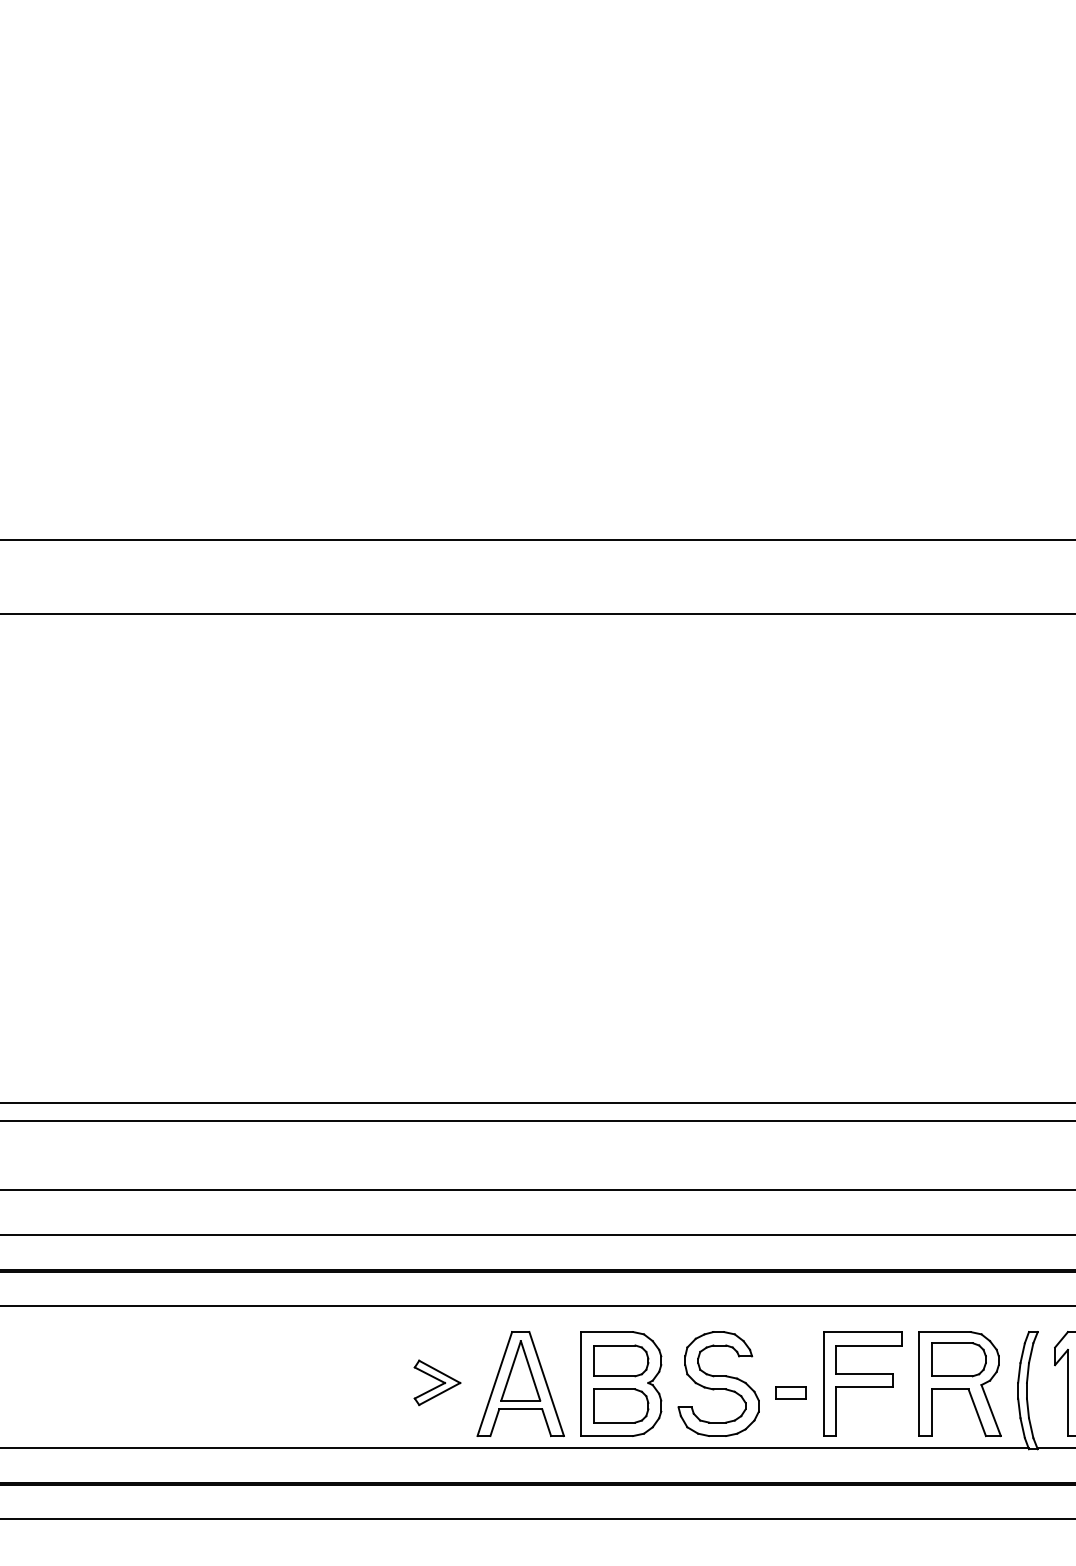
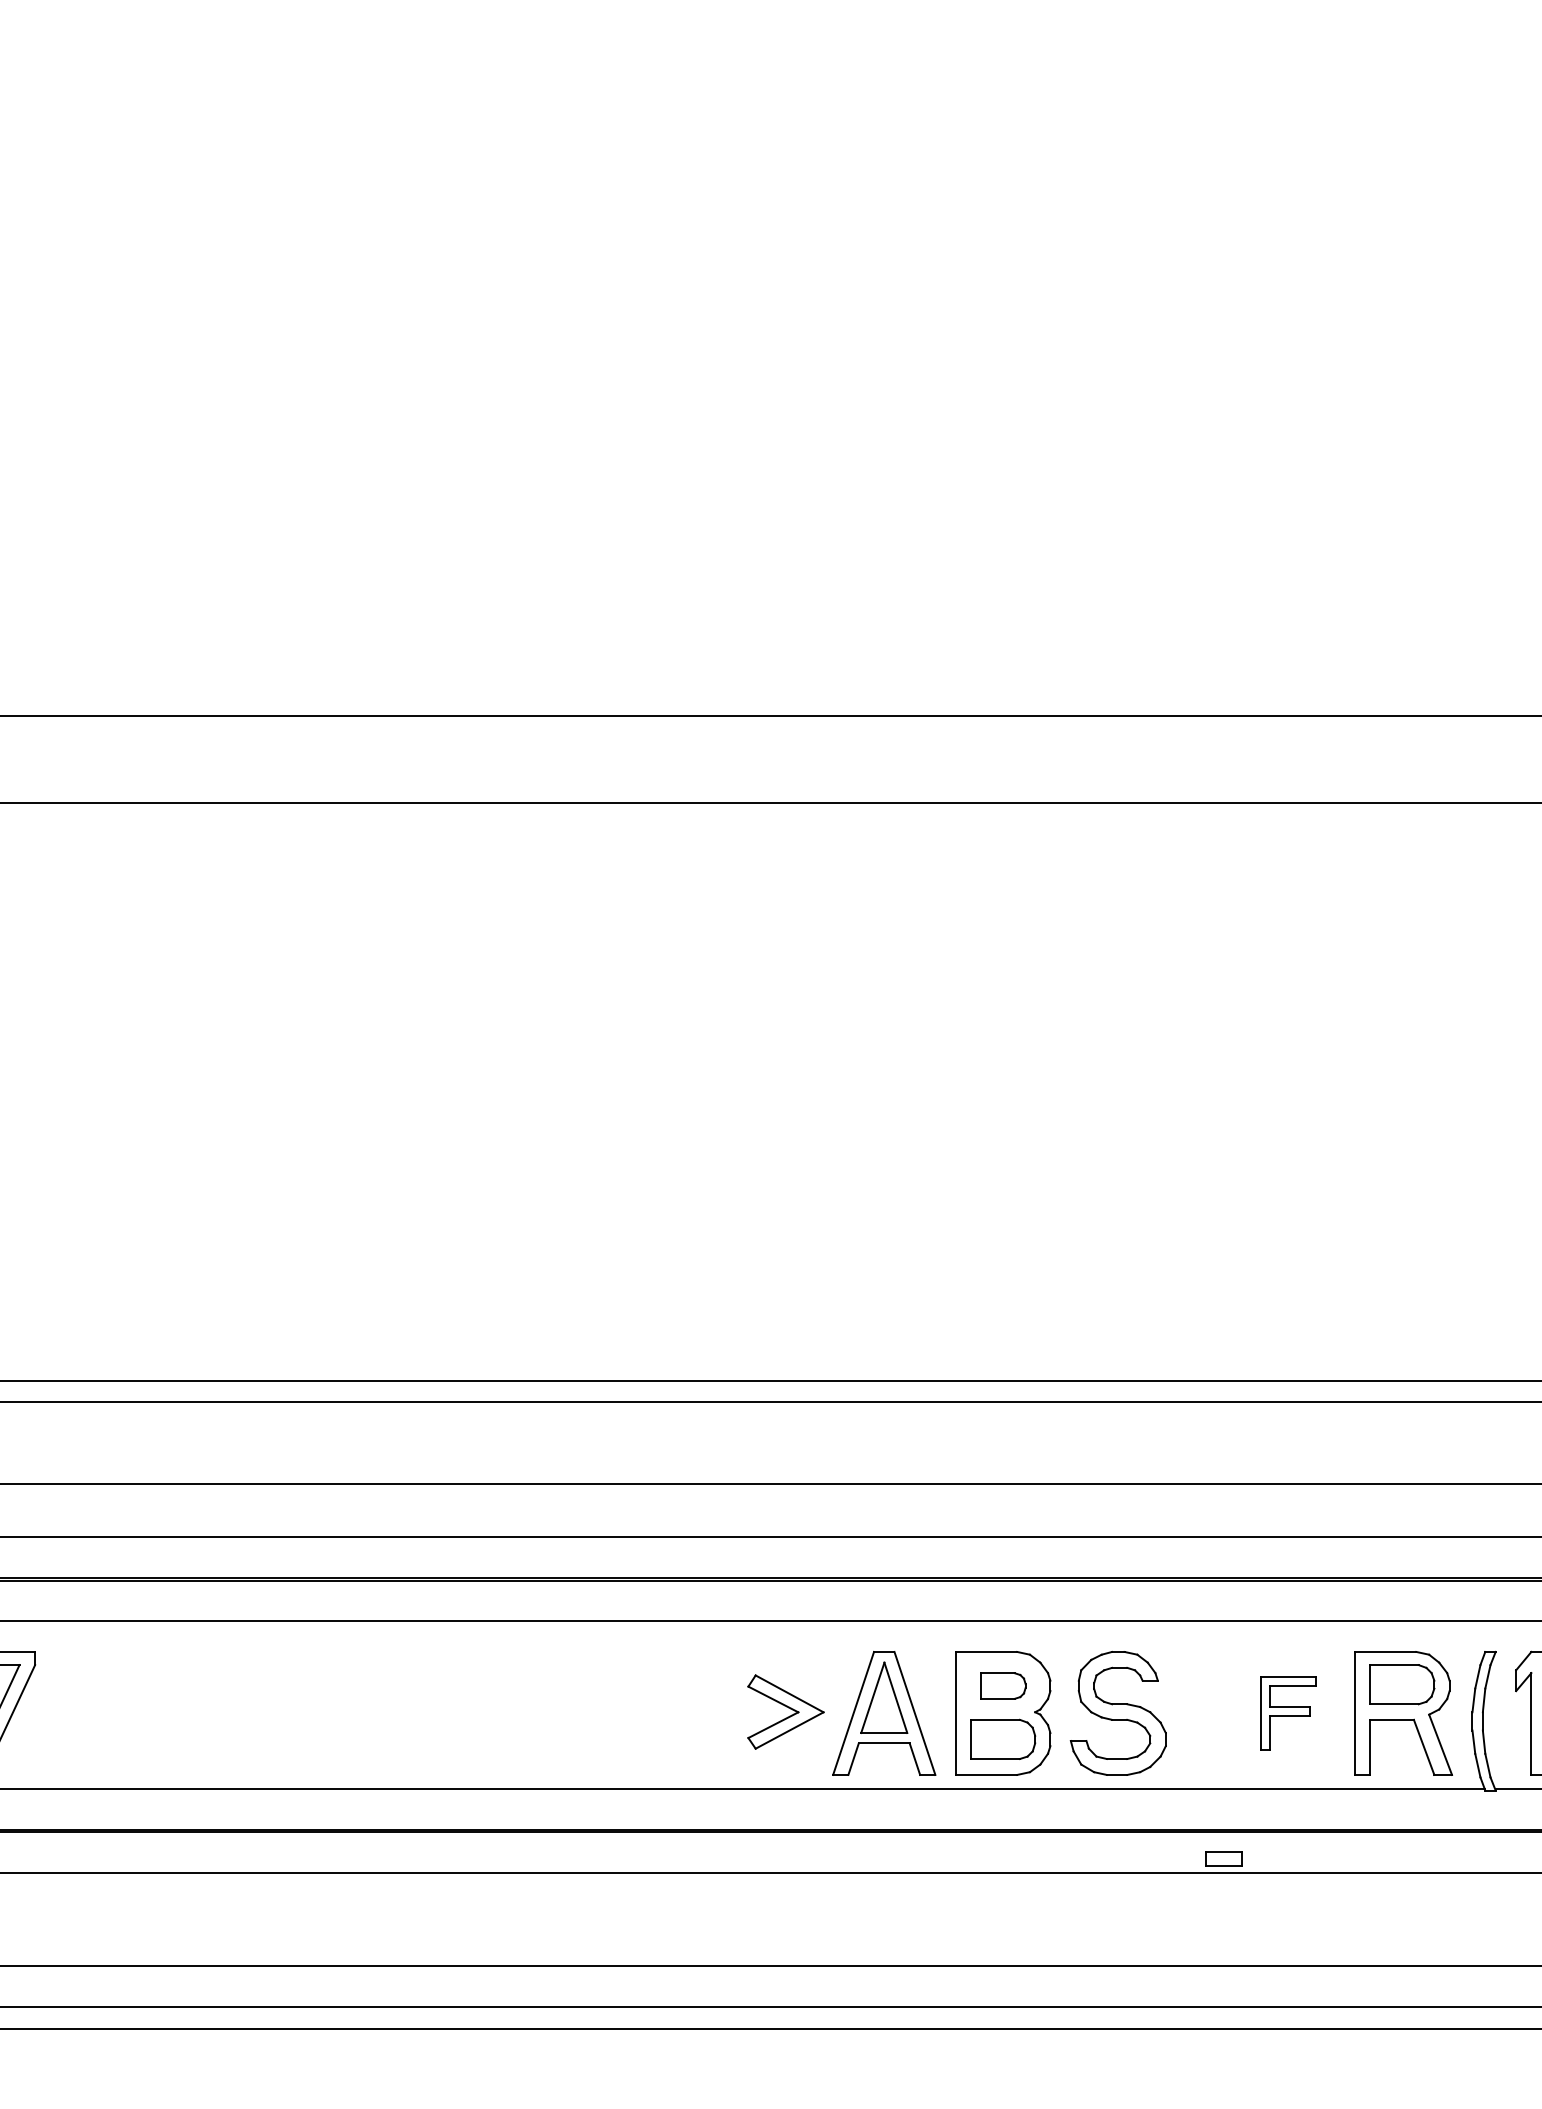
part: (621, 1360) -> (1003, 1685), size x0.7
part: (437, 1382) -> (785, 1711), size x1.4
part: (862, 1384) -> (1288, 1713), size x0.6
part: (790, 1392) -> (1223, 1858), moved

